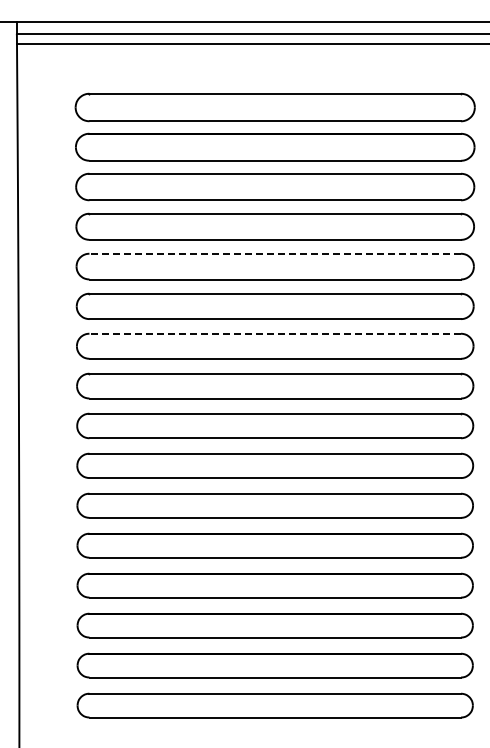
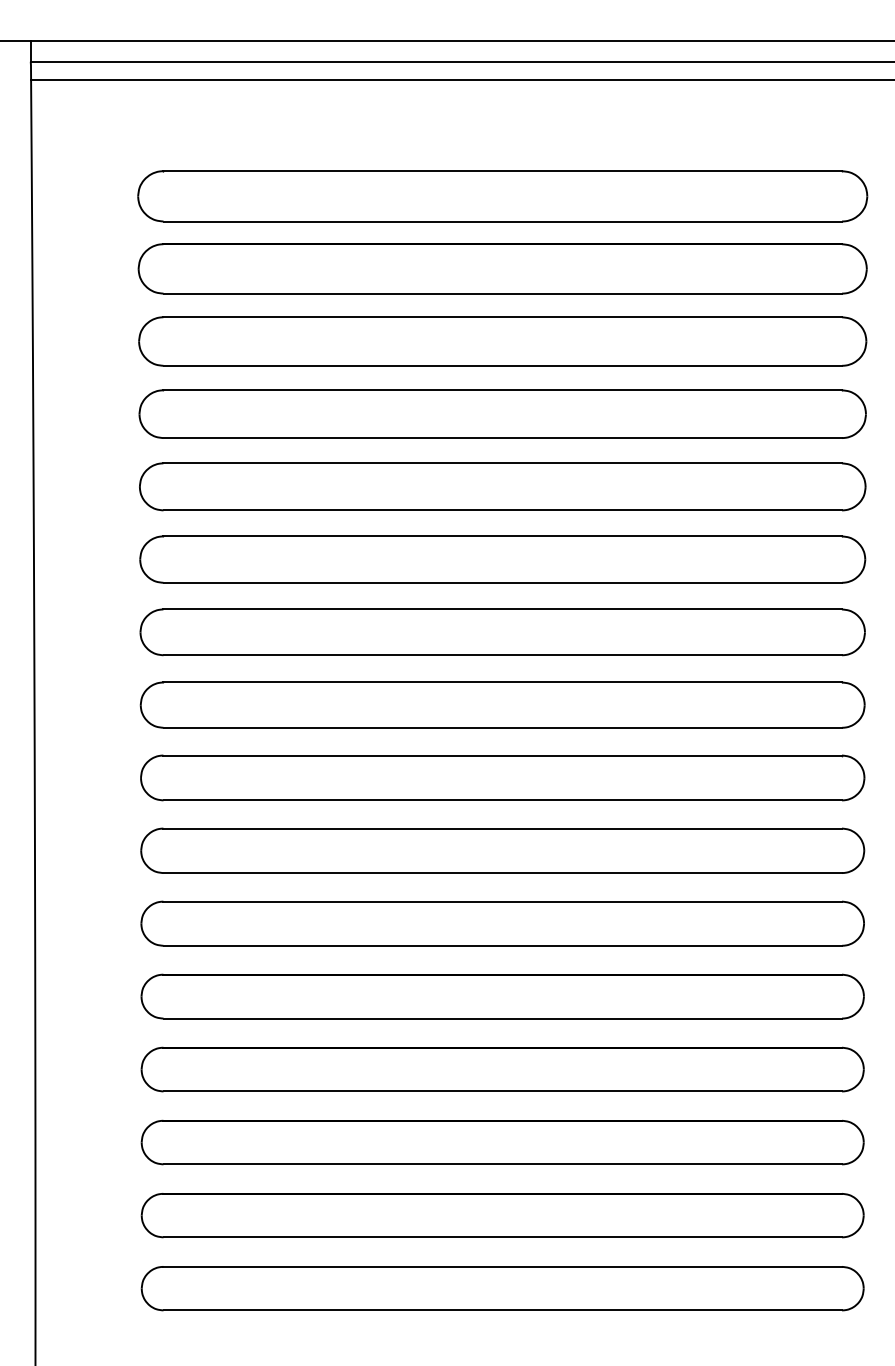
line: (275, 253) -> (503, 462), dashed -> solid
line: (275, 333) -> (503, 609), dashed -> solid

